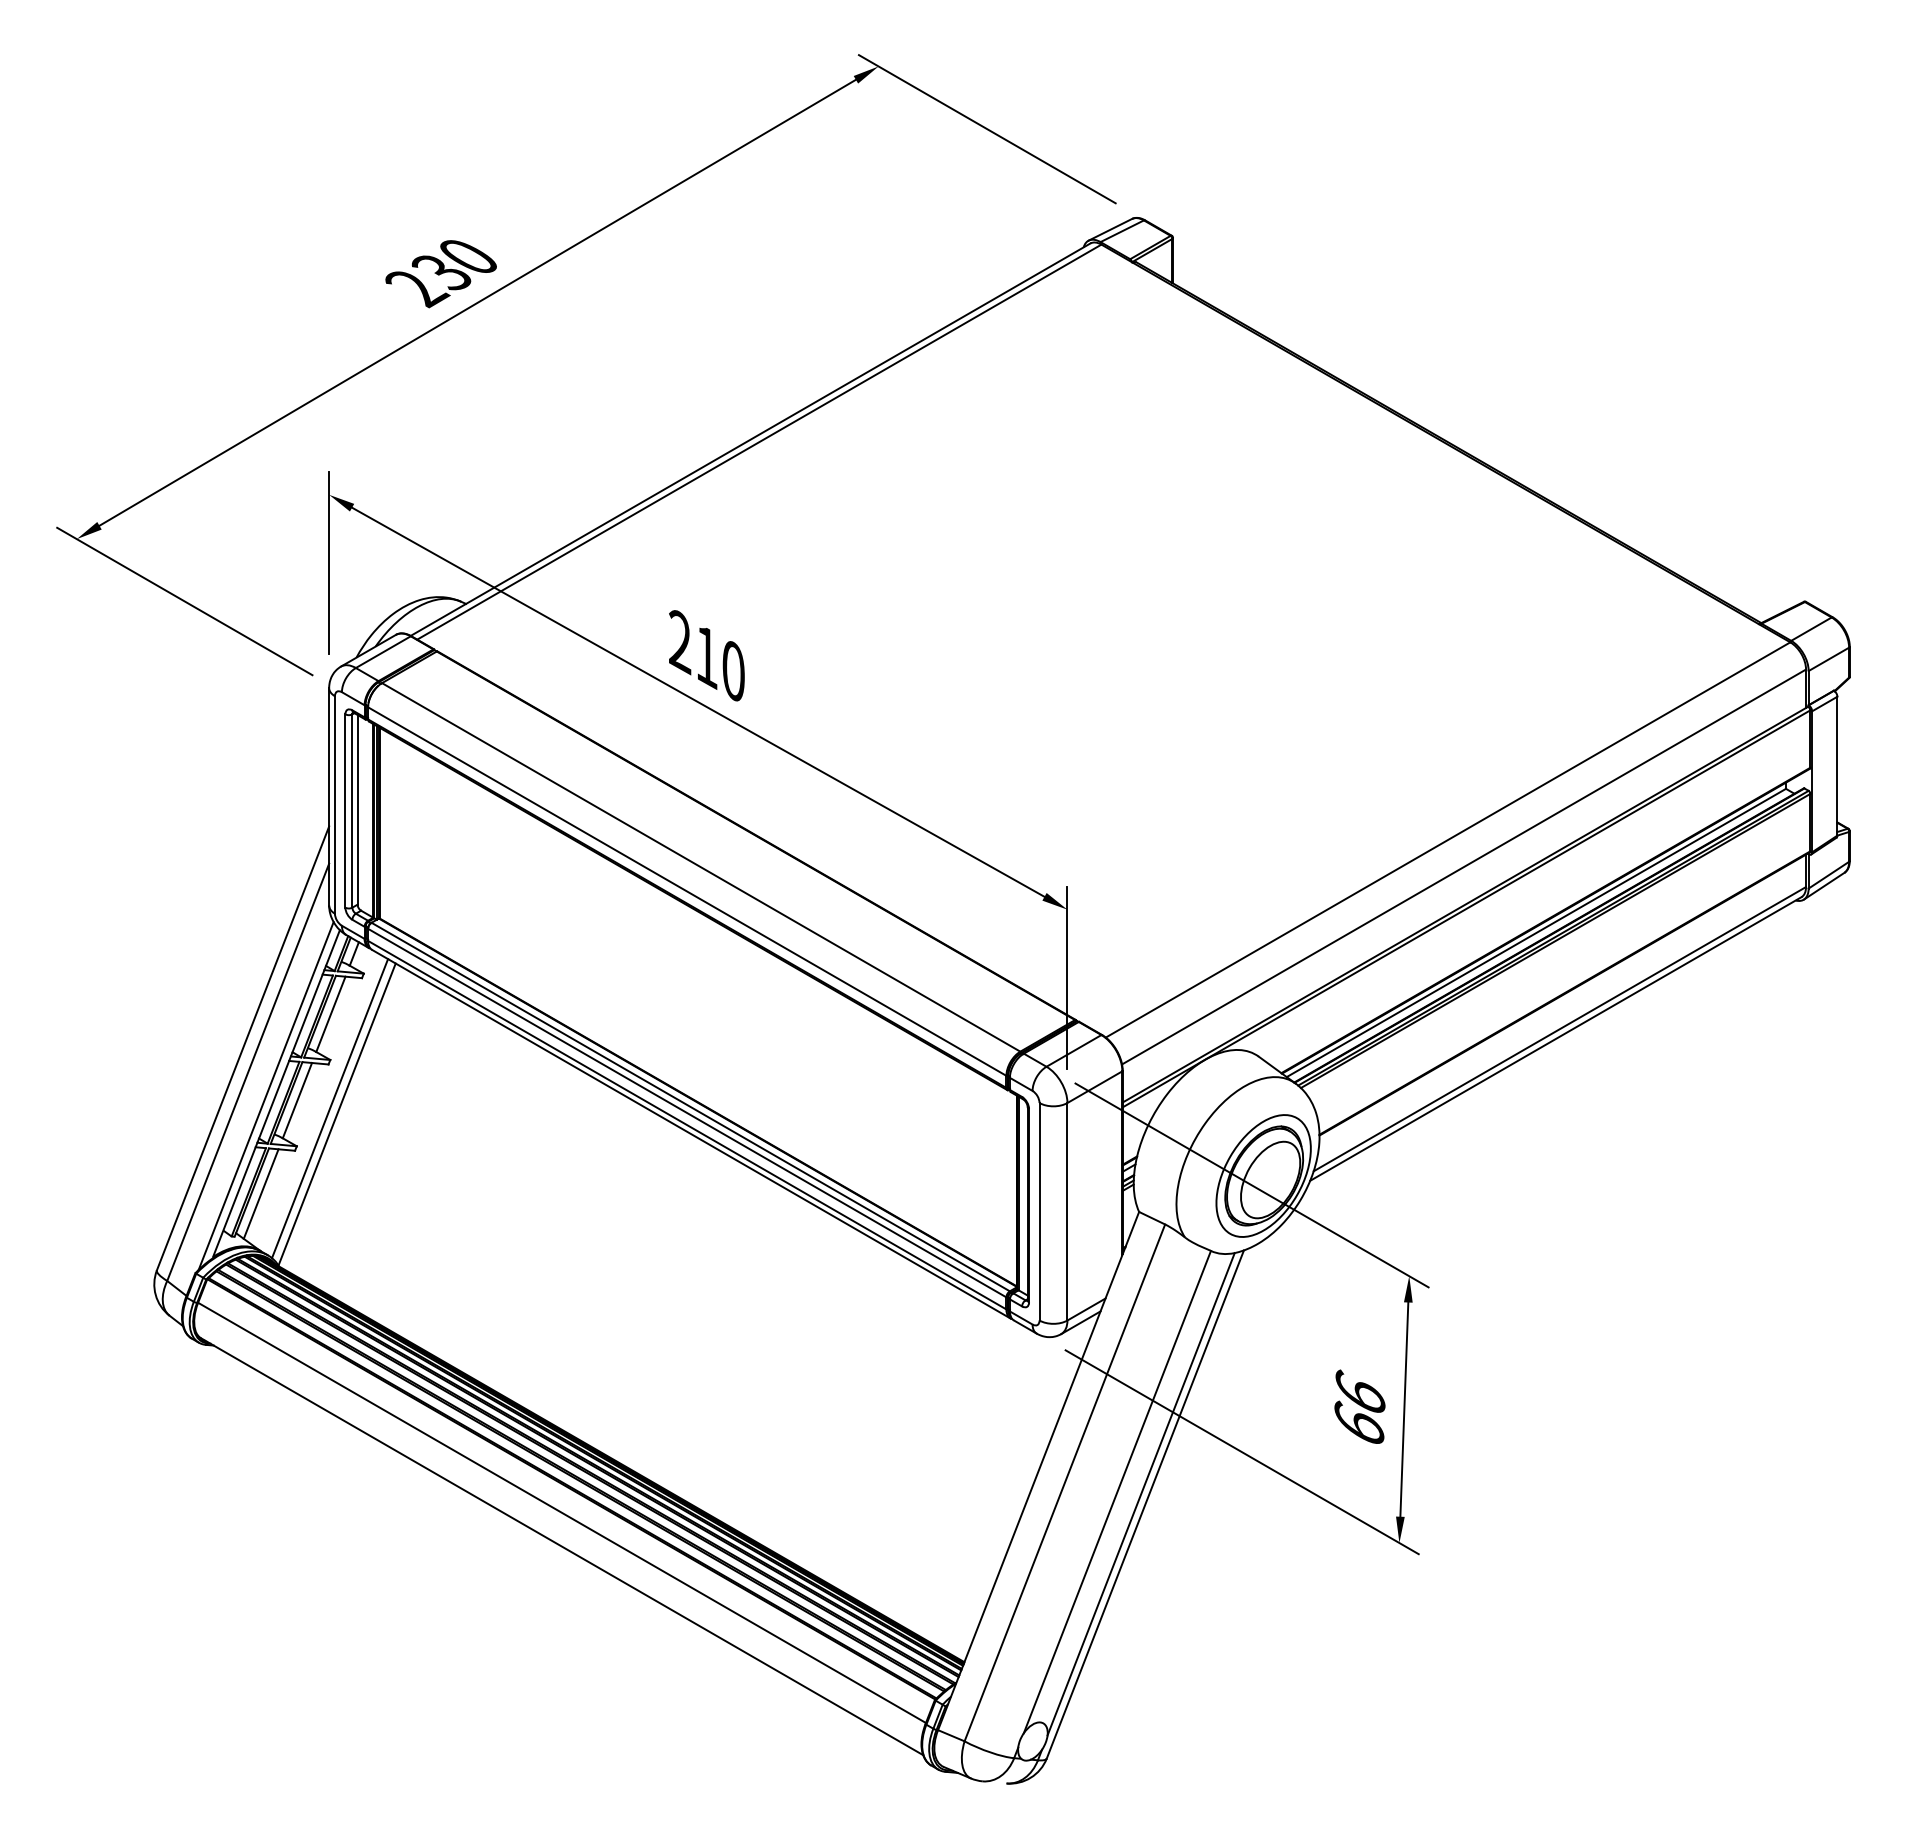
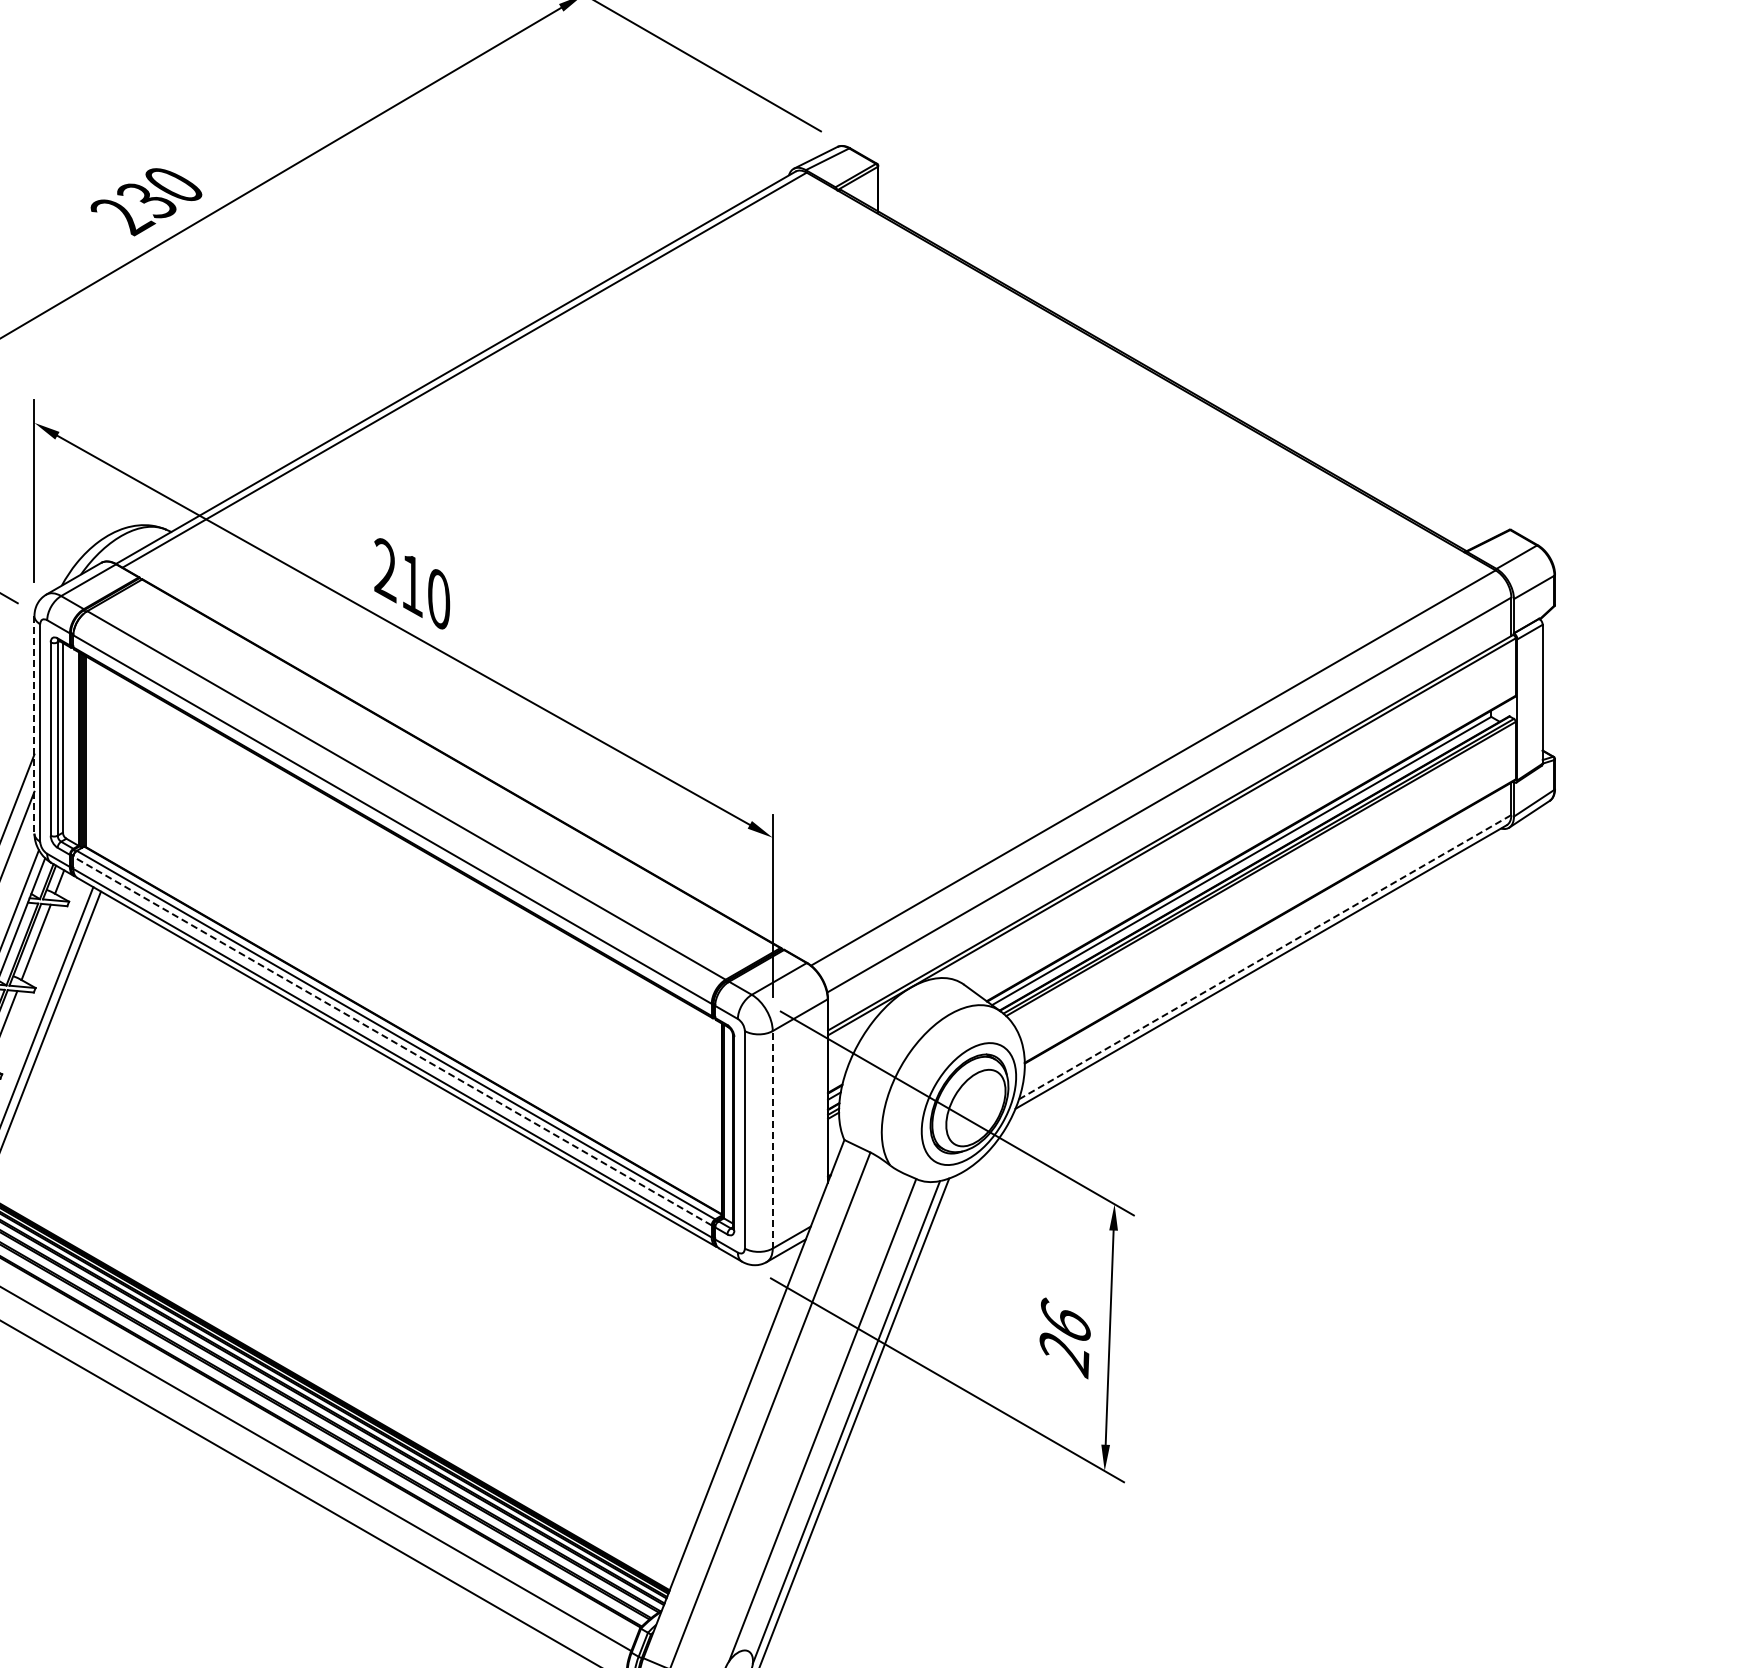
line: (329, 796) -> (34, 724), solid -> dashed
line: (1560, 1028) -> (1265, 956), solid -> dashed
line: (687, 1113) -> (392, 1041), solid -> dashed
line: (1067, 1211) -> (772, 1139), solid -> dashed
text: (1359, 1425) -> (1064, 1353), 66 -> 26

